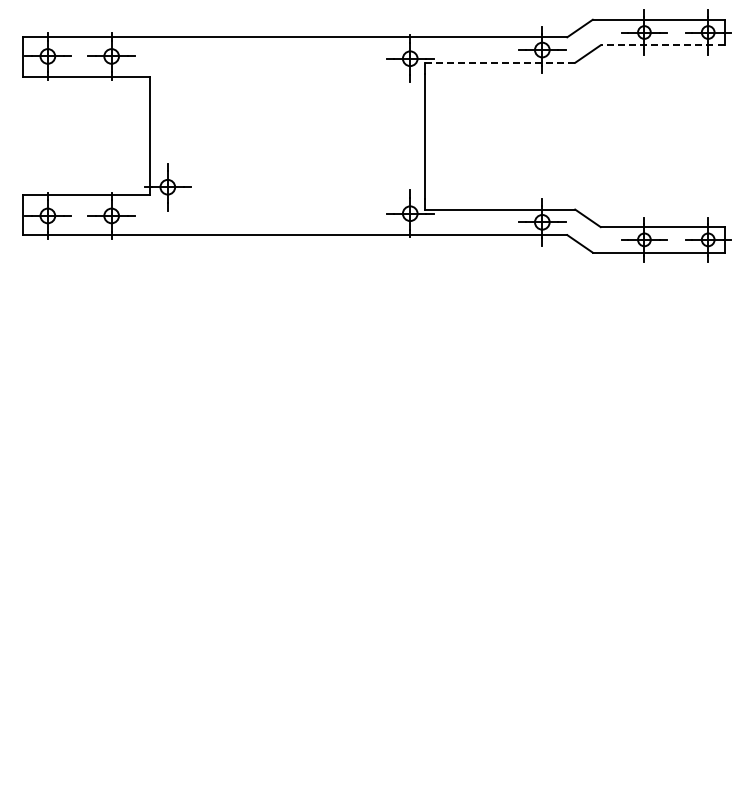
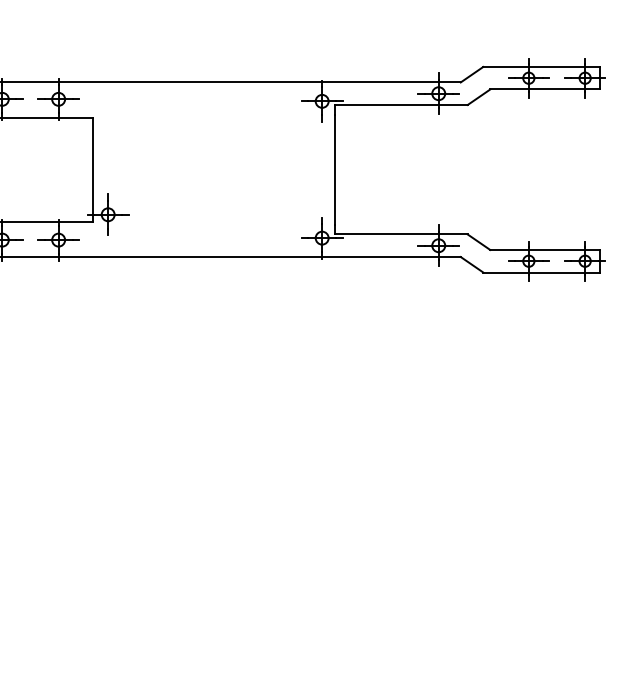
line: (662, 45) -> (544, 89), dashed -> solid
line: (499, 62) -> (400, 104), dashed -> solid

